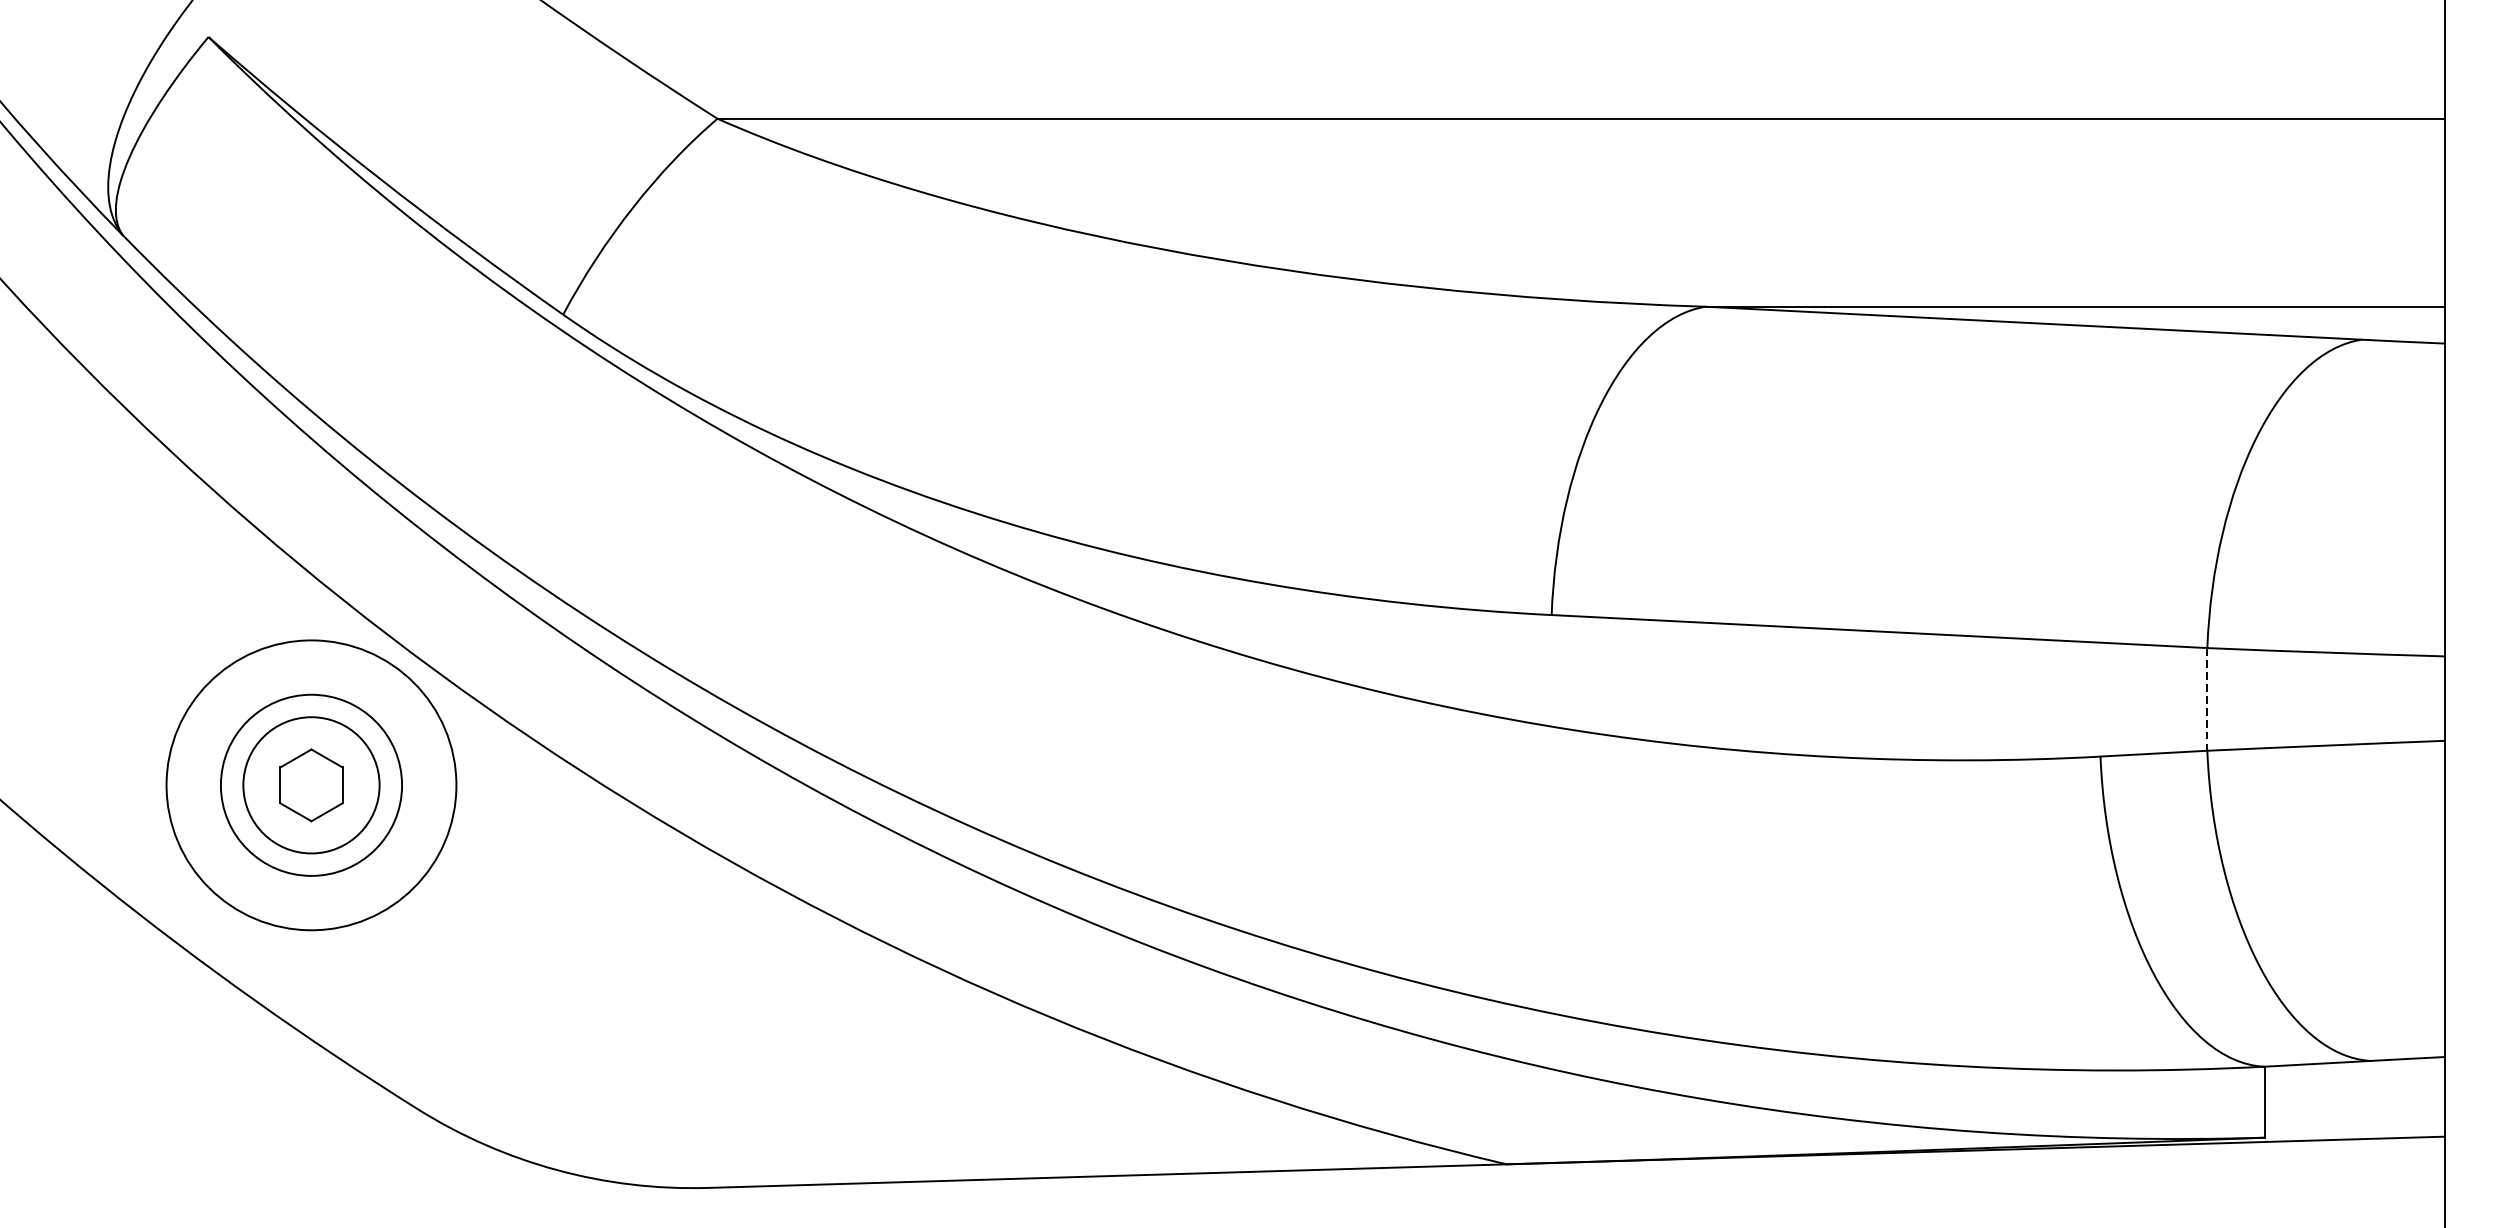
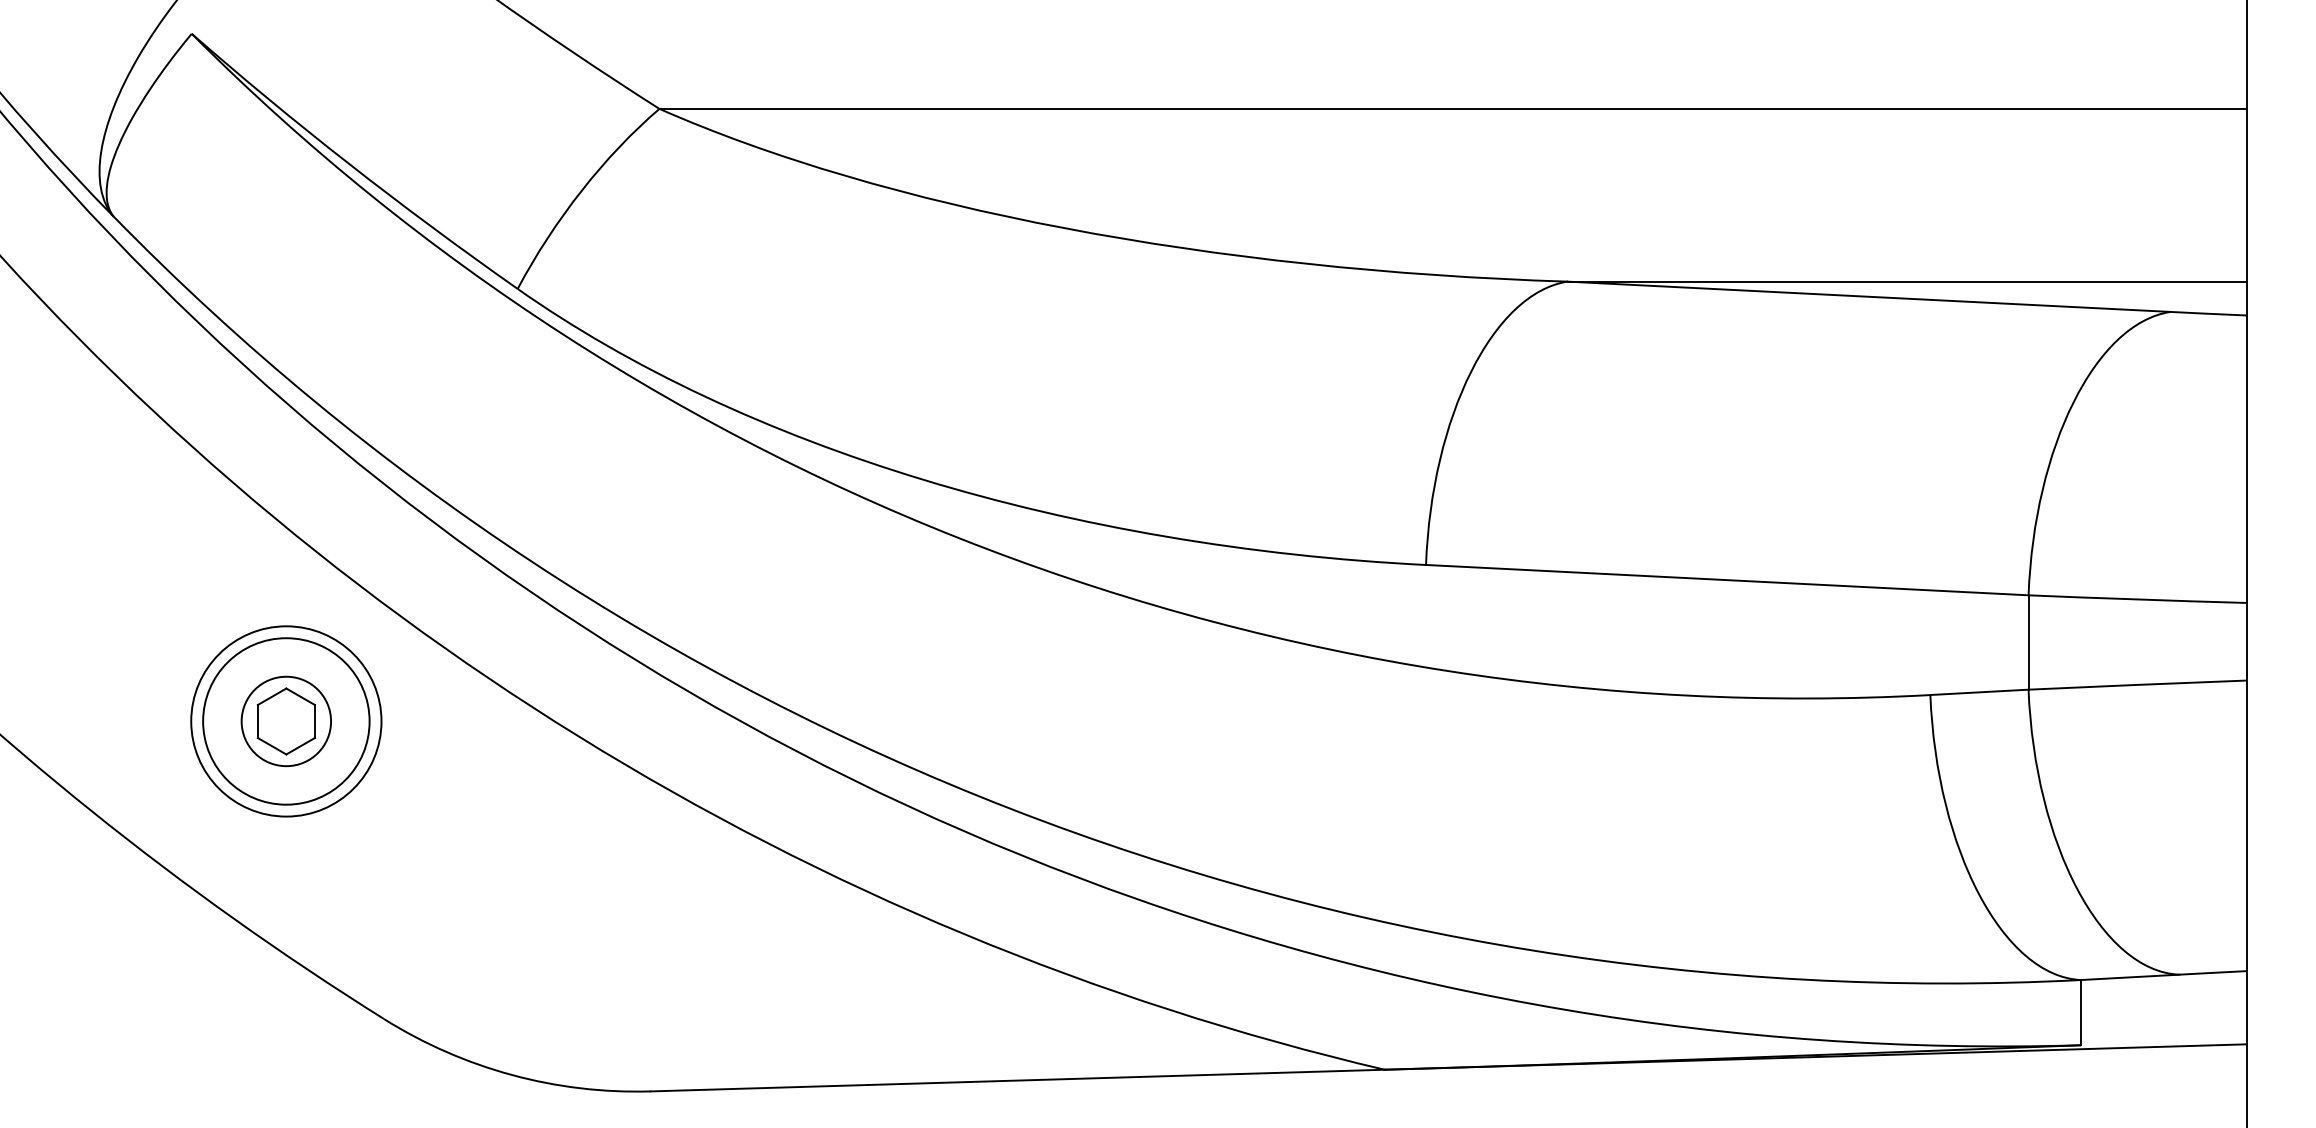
line: (2207, 699) -> (2028, 642), dashed -> solid
circle: (311, 785) -> (286, 721), size x0.71
circle: (311, 785) -> (286, 721), size x0.71

